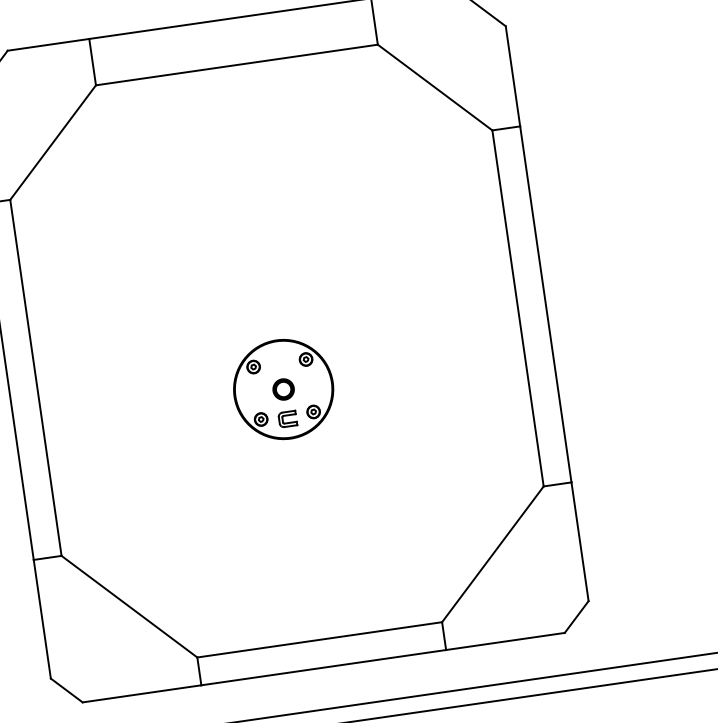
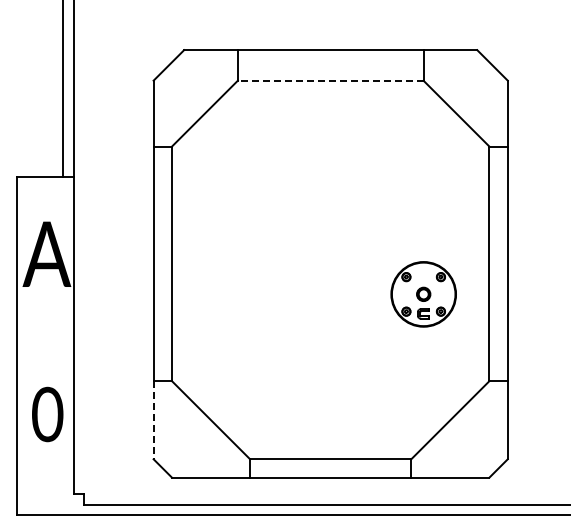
line: (236, 64) -> (330, 80), solid -> dashed
part: (283, 389) -> (423, 294), moved
line: (42, 619) -> (153, 420), solid -> dashed

